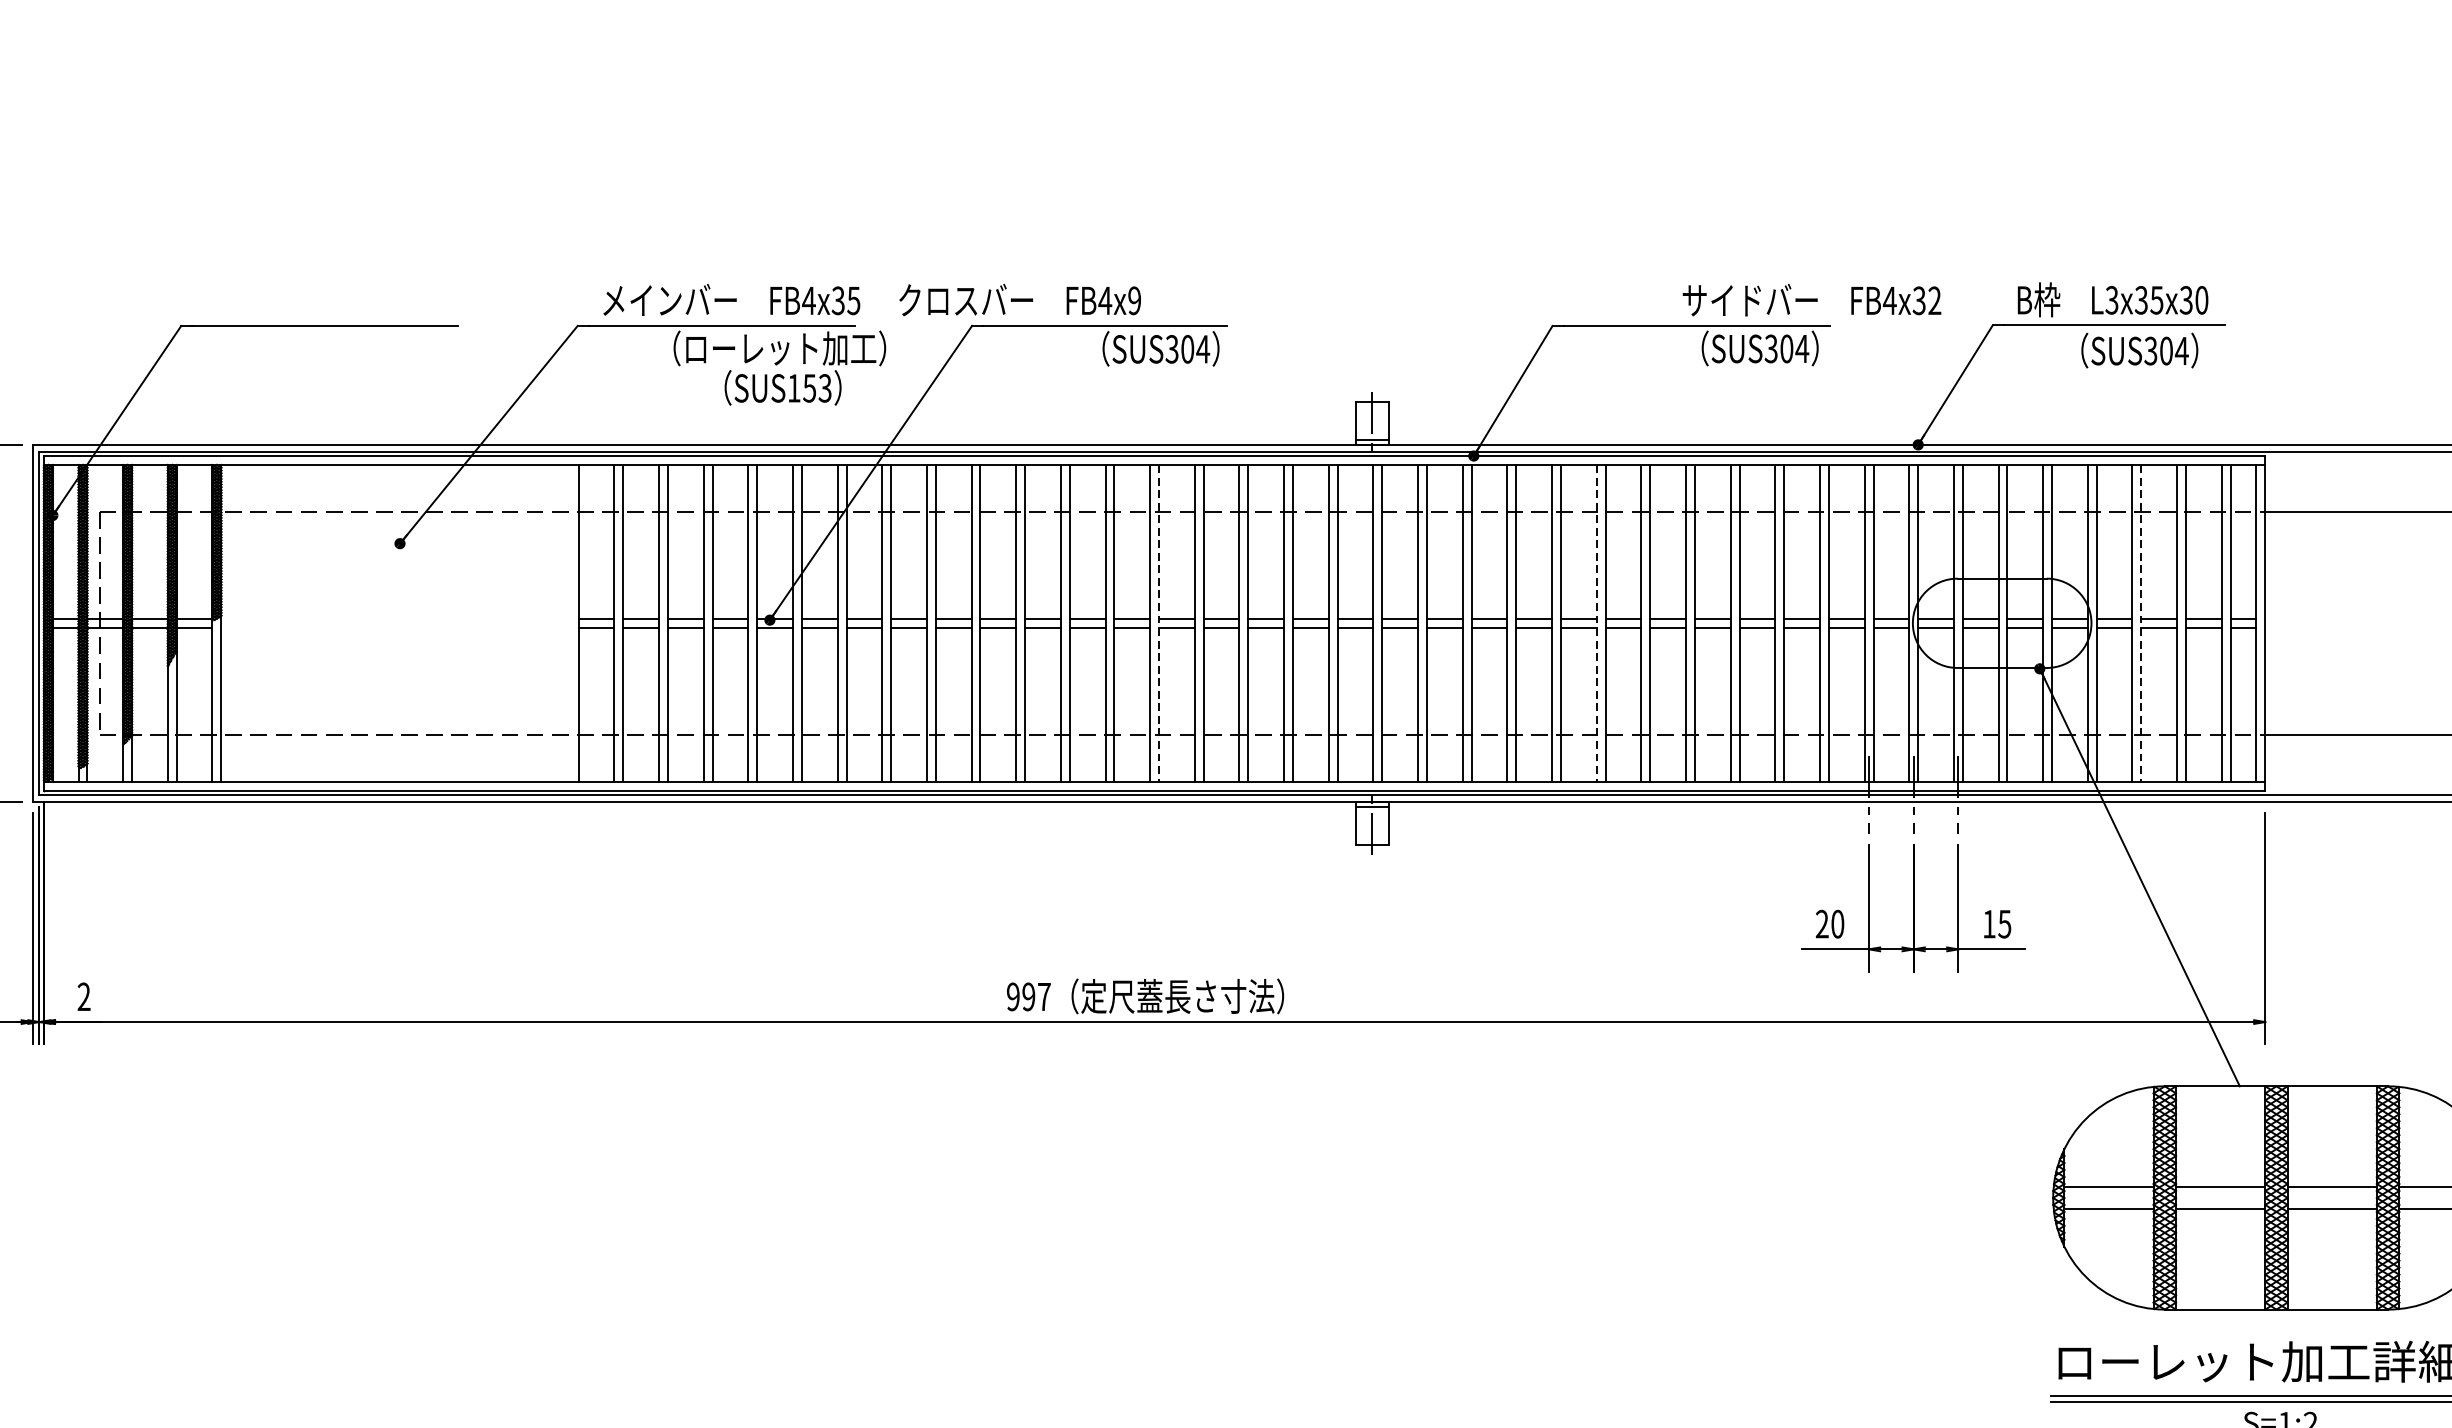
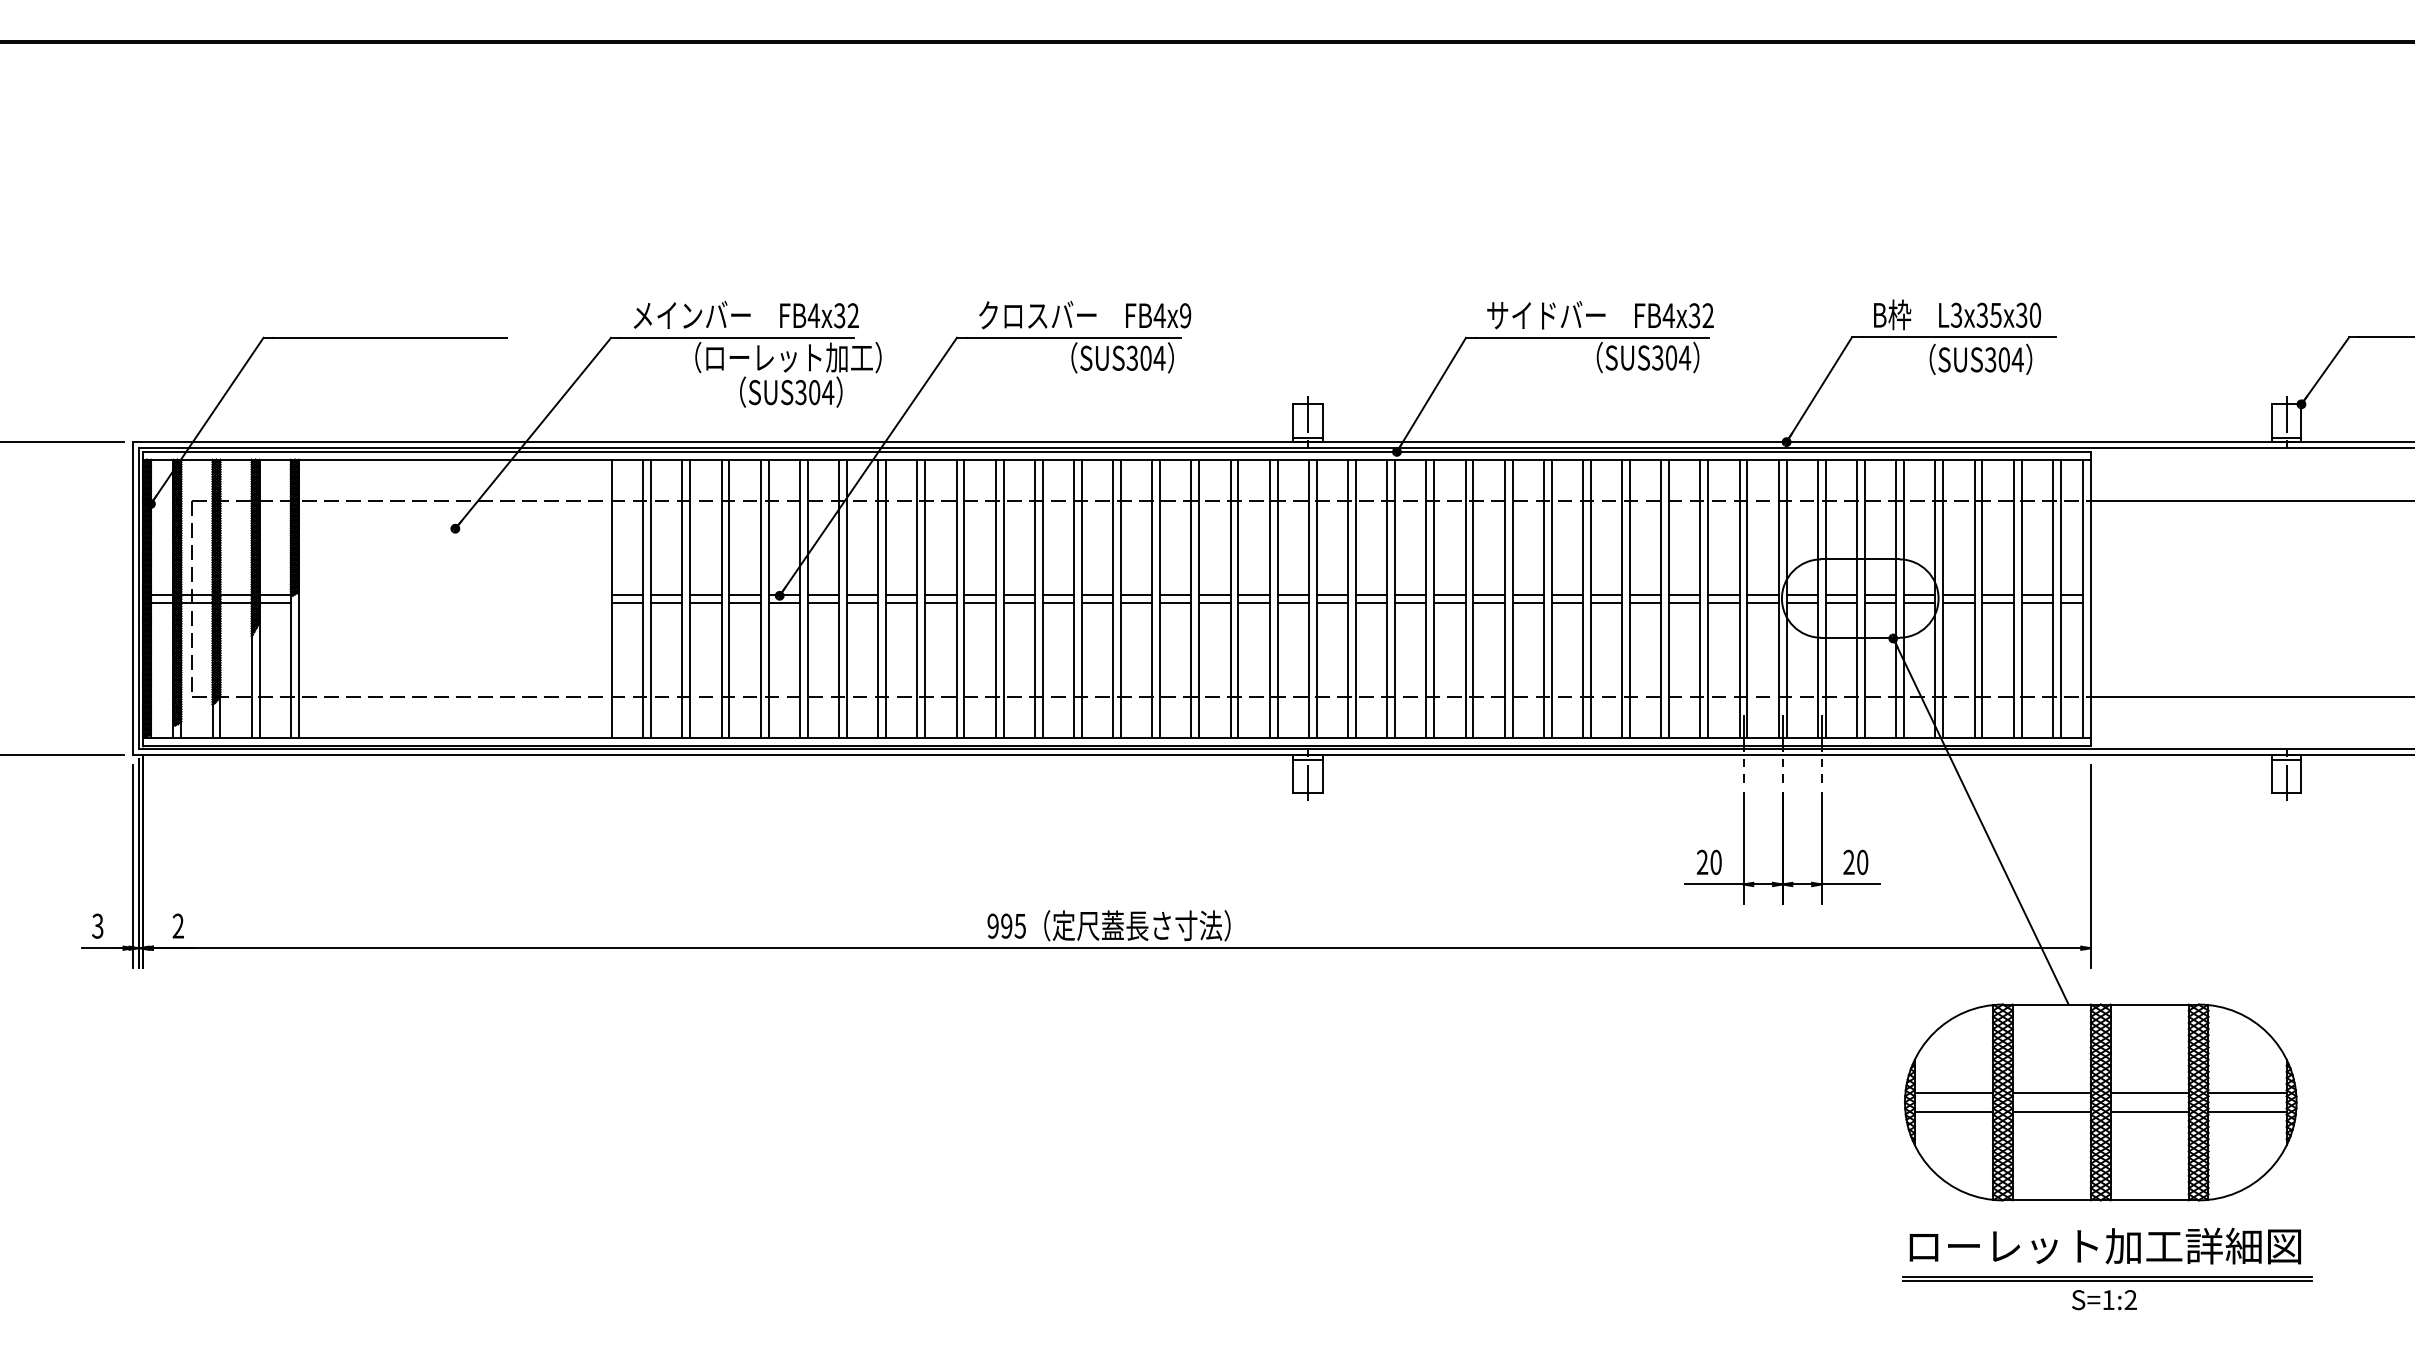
text: (852, 300) -> (852, 315), FB4x35 -> FB4x32
text: (1020, 300) -> (1085, 315), moved
text: (1811, 300) -> (1600, 315), moved
text: (809, 388) -> (814, 392), SUS153 -> SUS304
line: (1158, 623) -> (1120, 598), dashed -> solid
line: (1596, 623) -> (1504, 598), dashed -> solid
line: (2141, 623) -> (1982, 598), dashed -> solid
text: (1996, 923) -> (1855, 861), 15 -> 20
text: (1043, 997) -> (1019, 926), 997 -> 995

